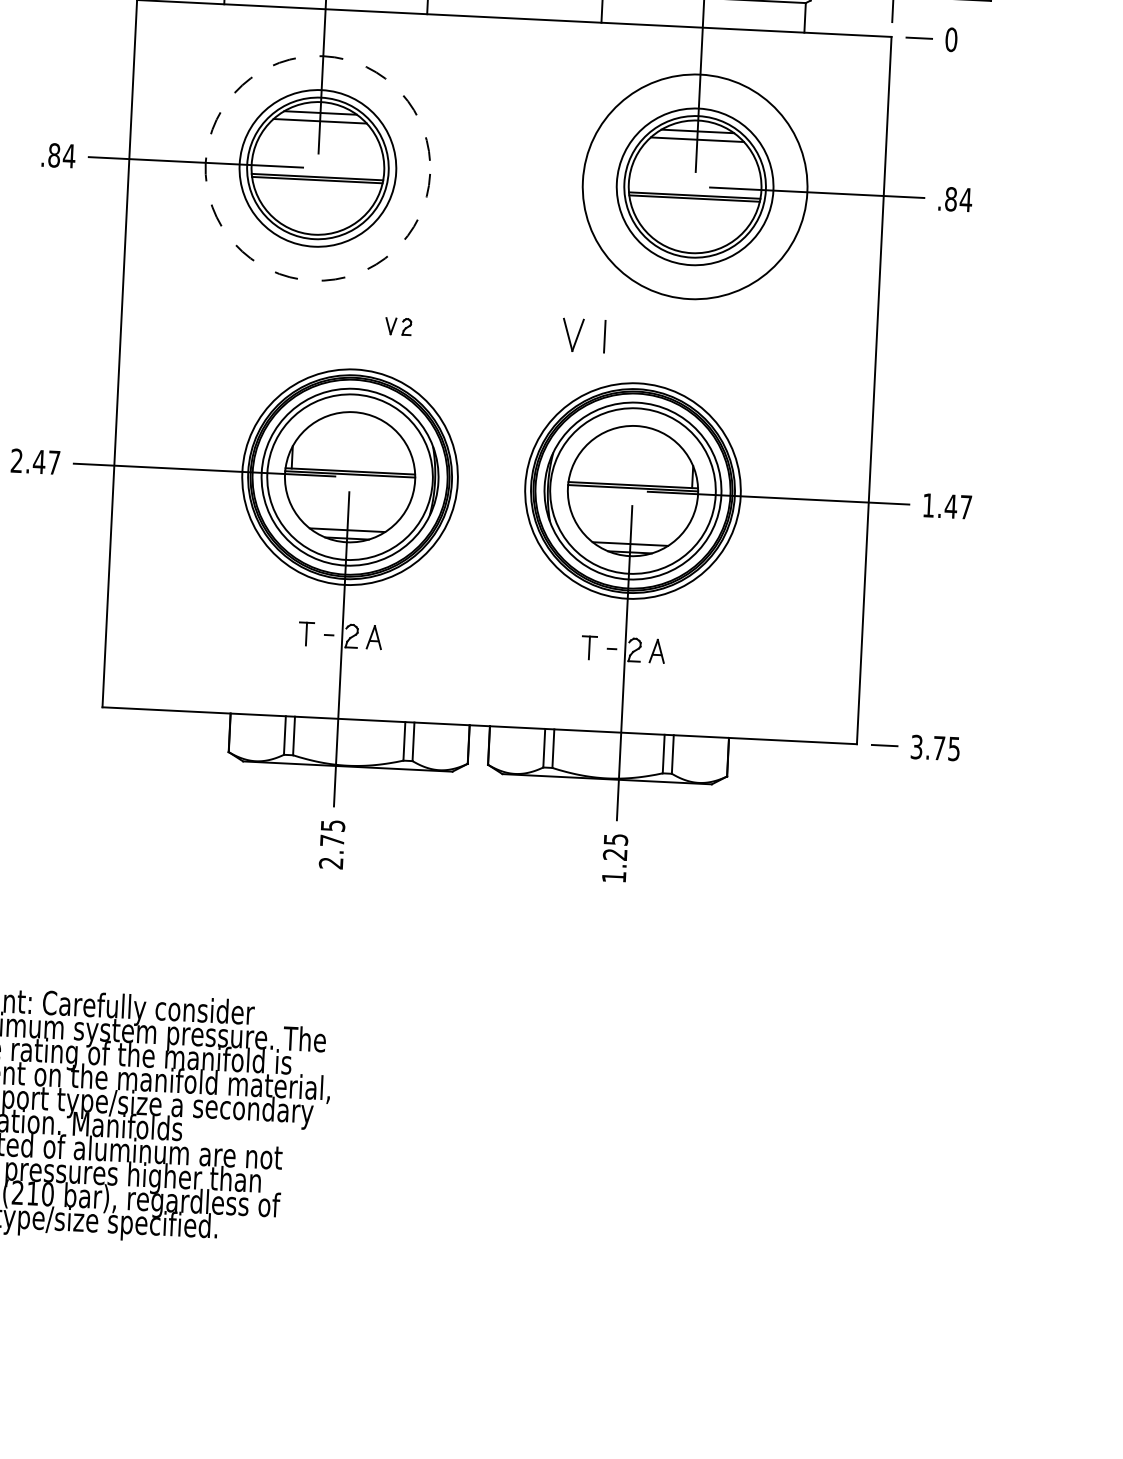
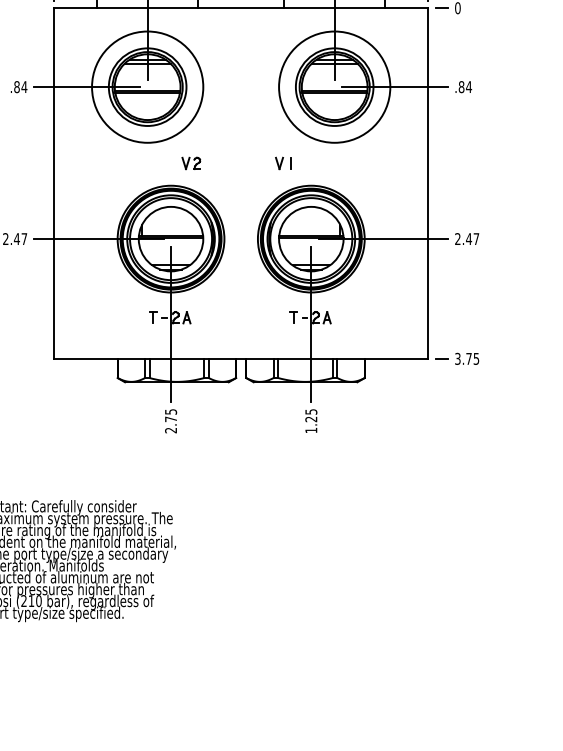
circle: (317, 167) -> (147, 86), dashed -> solid
part: (398, 326) -> (191, 163), size x1.43
part: (584, 335) -> (283, 163), size x0.71
text: (927, 504) -> (457, 238), 1.47 -> 2.47

